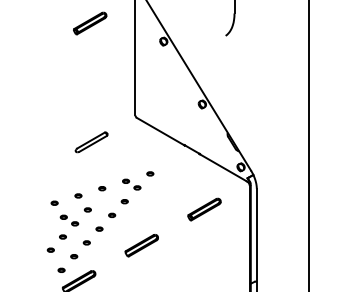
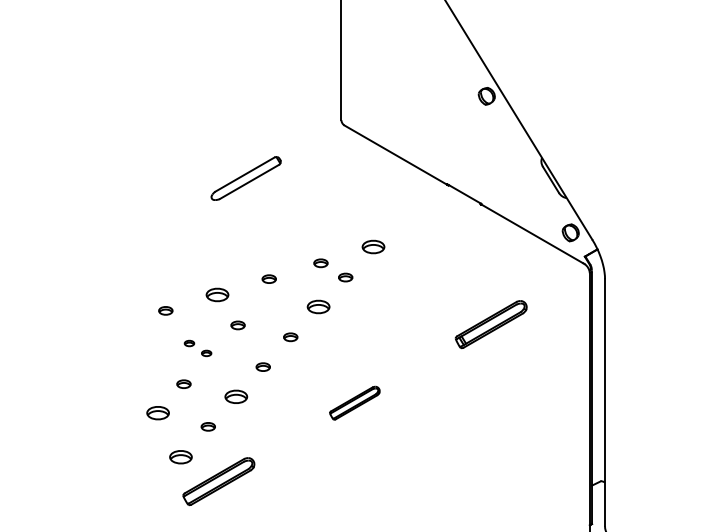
part: (150, 173) -> (374, 246), size x1.6
part: (78, 195) -> (217, 294), size x1.6
part: (124, 201) -> (317, 307), size x1.6
part: (69, 220) -> (198, 348), size x0.7
part: (86, 242) -> (235, 396), size x1.6
part: (141, 245) -> (354, 402), size x0.7
part: (50, 249) -> (156, 411), size x1.6
part: (61, 269) -> (180, 454), size x1.6

